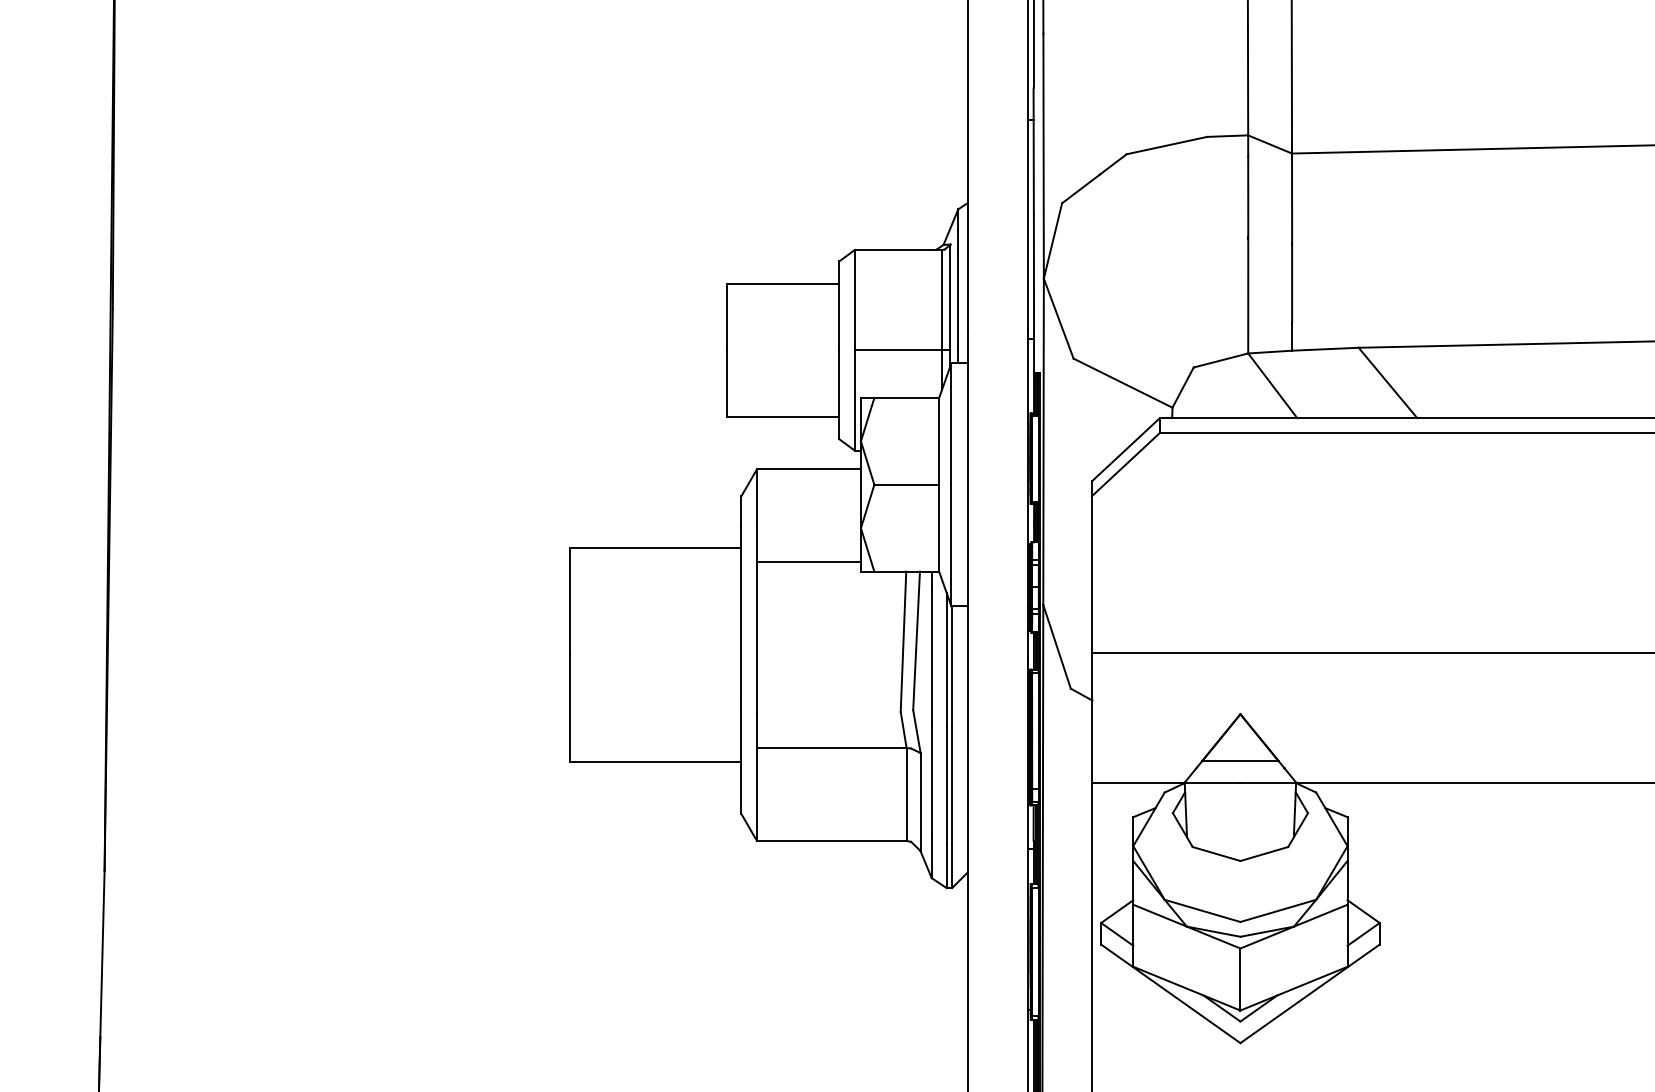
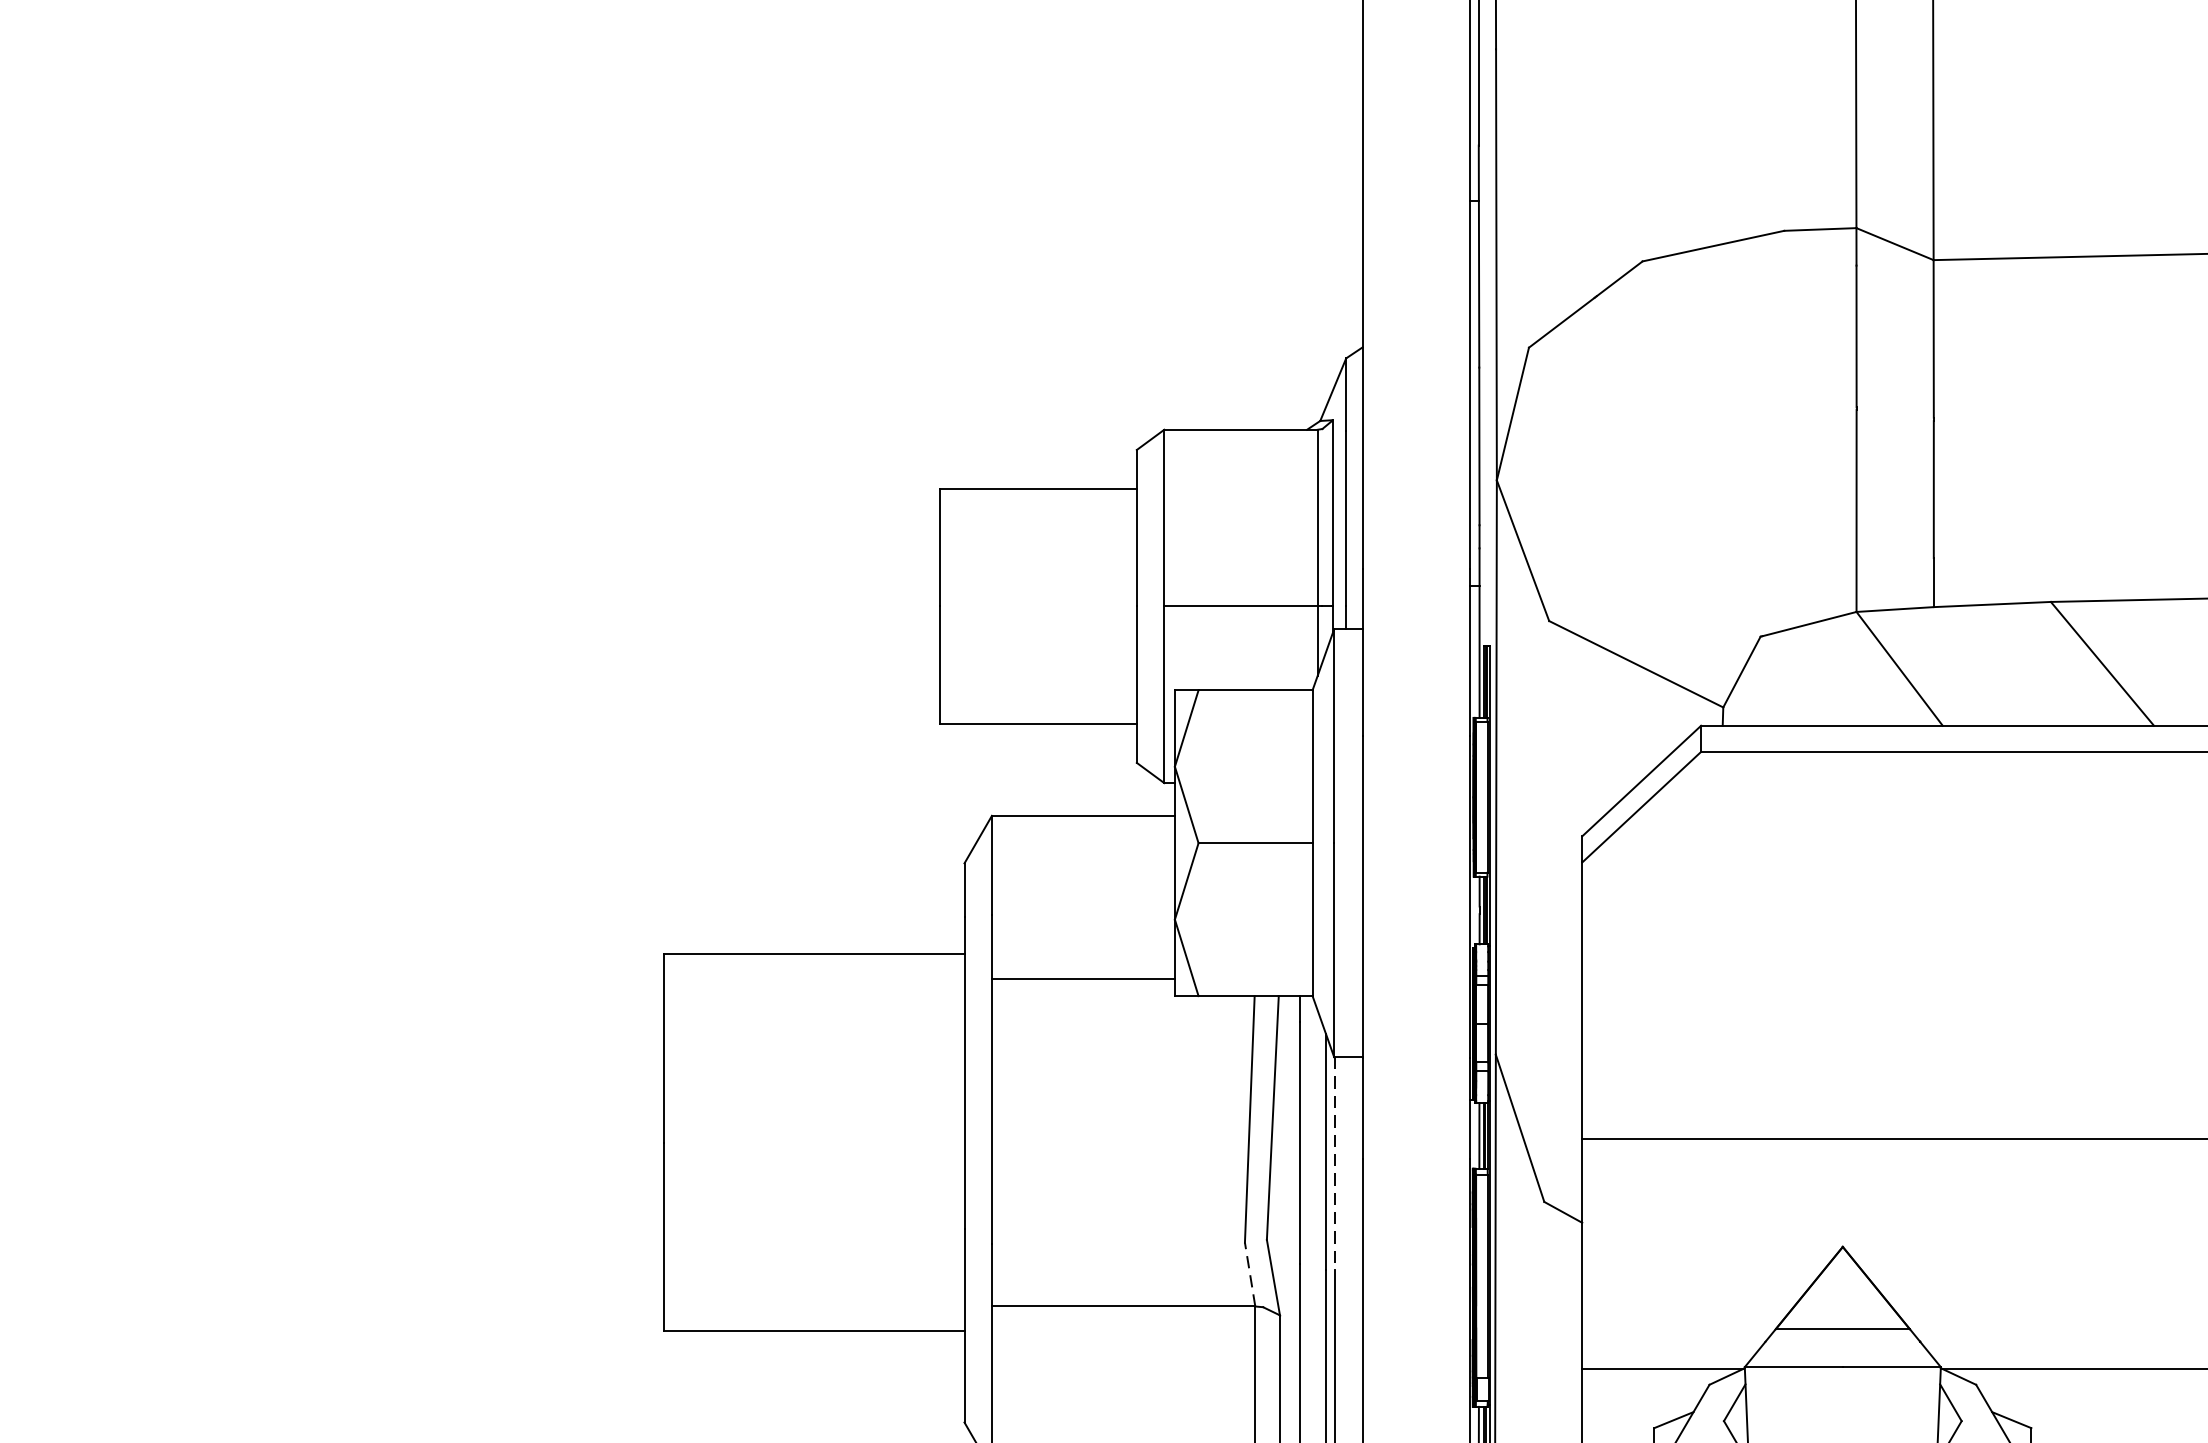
line: (952, 667) -> (1336, 1164), solid -> dashed
line: (903, 729) -> (1249, 1273), solid -> dashed

